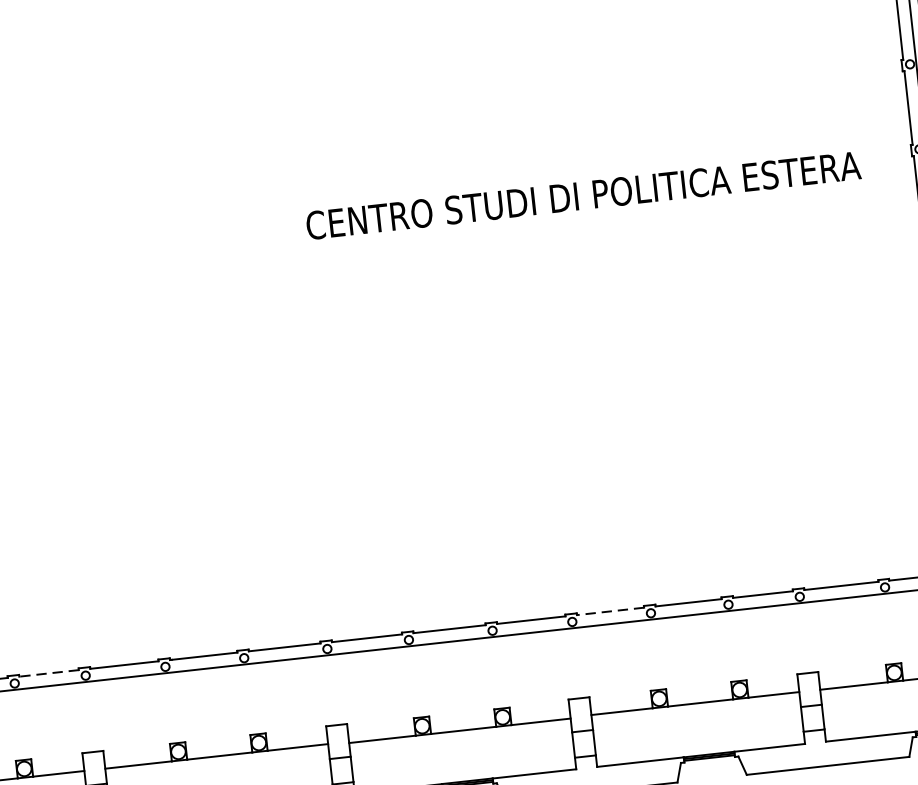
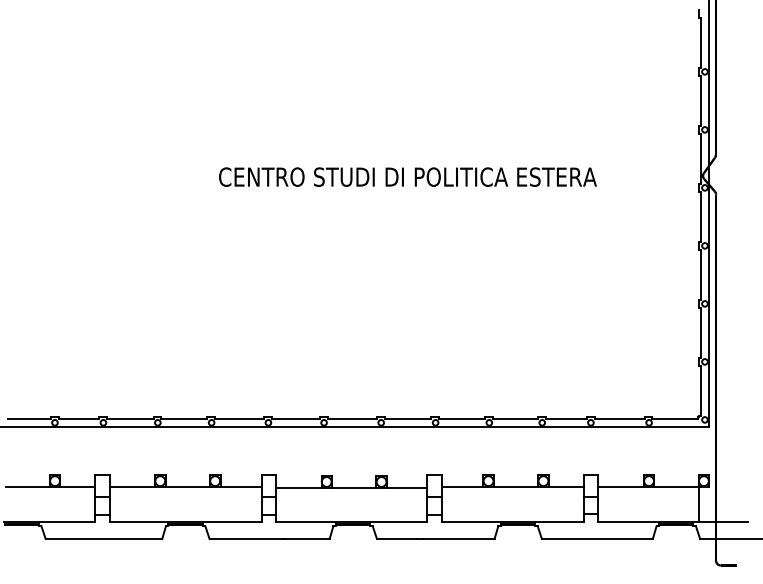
text: (582, 194) -> (407, 176), moved
line: (610, 611) -> (462, 418), dashed -> solid
line: (48, 673) -> (78, 418), dashed -> solid

